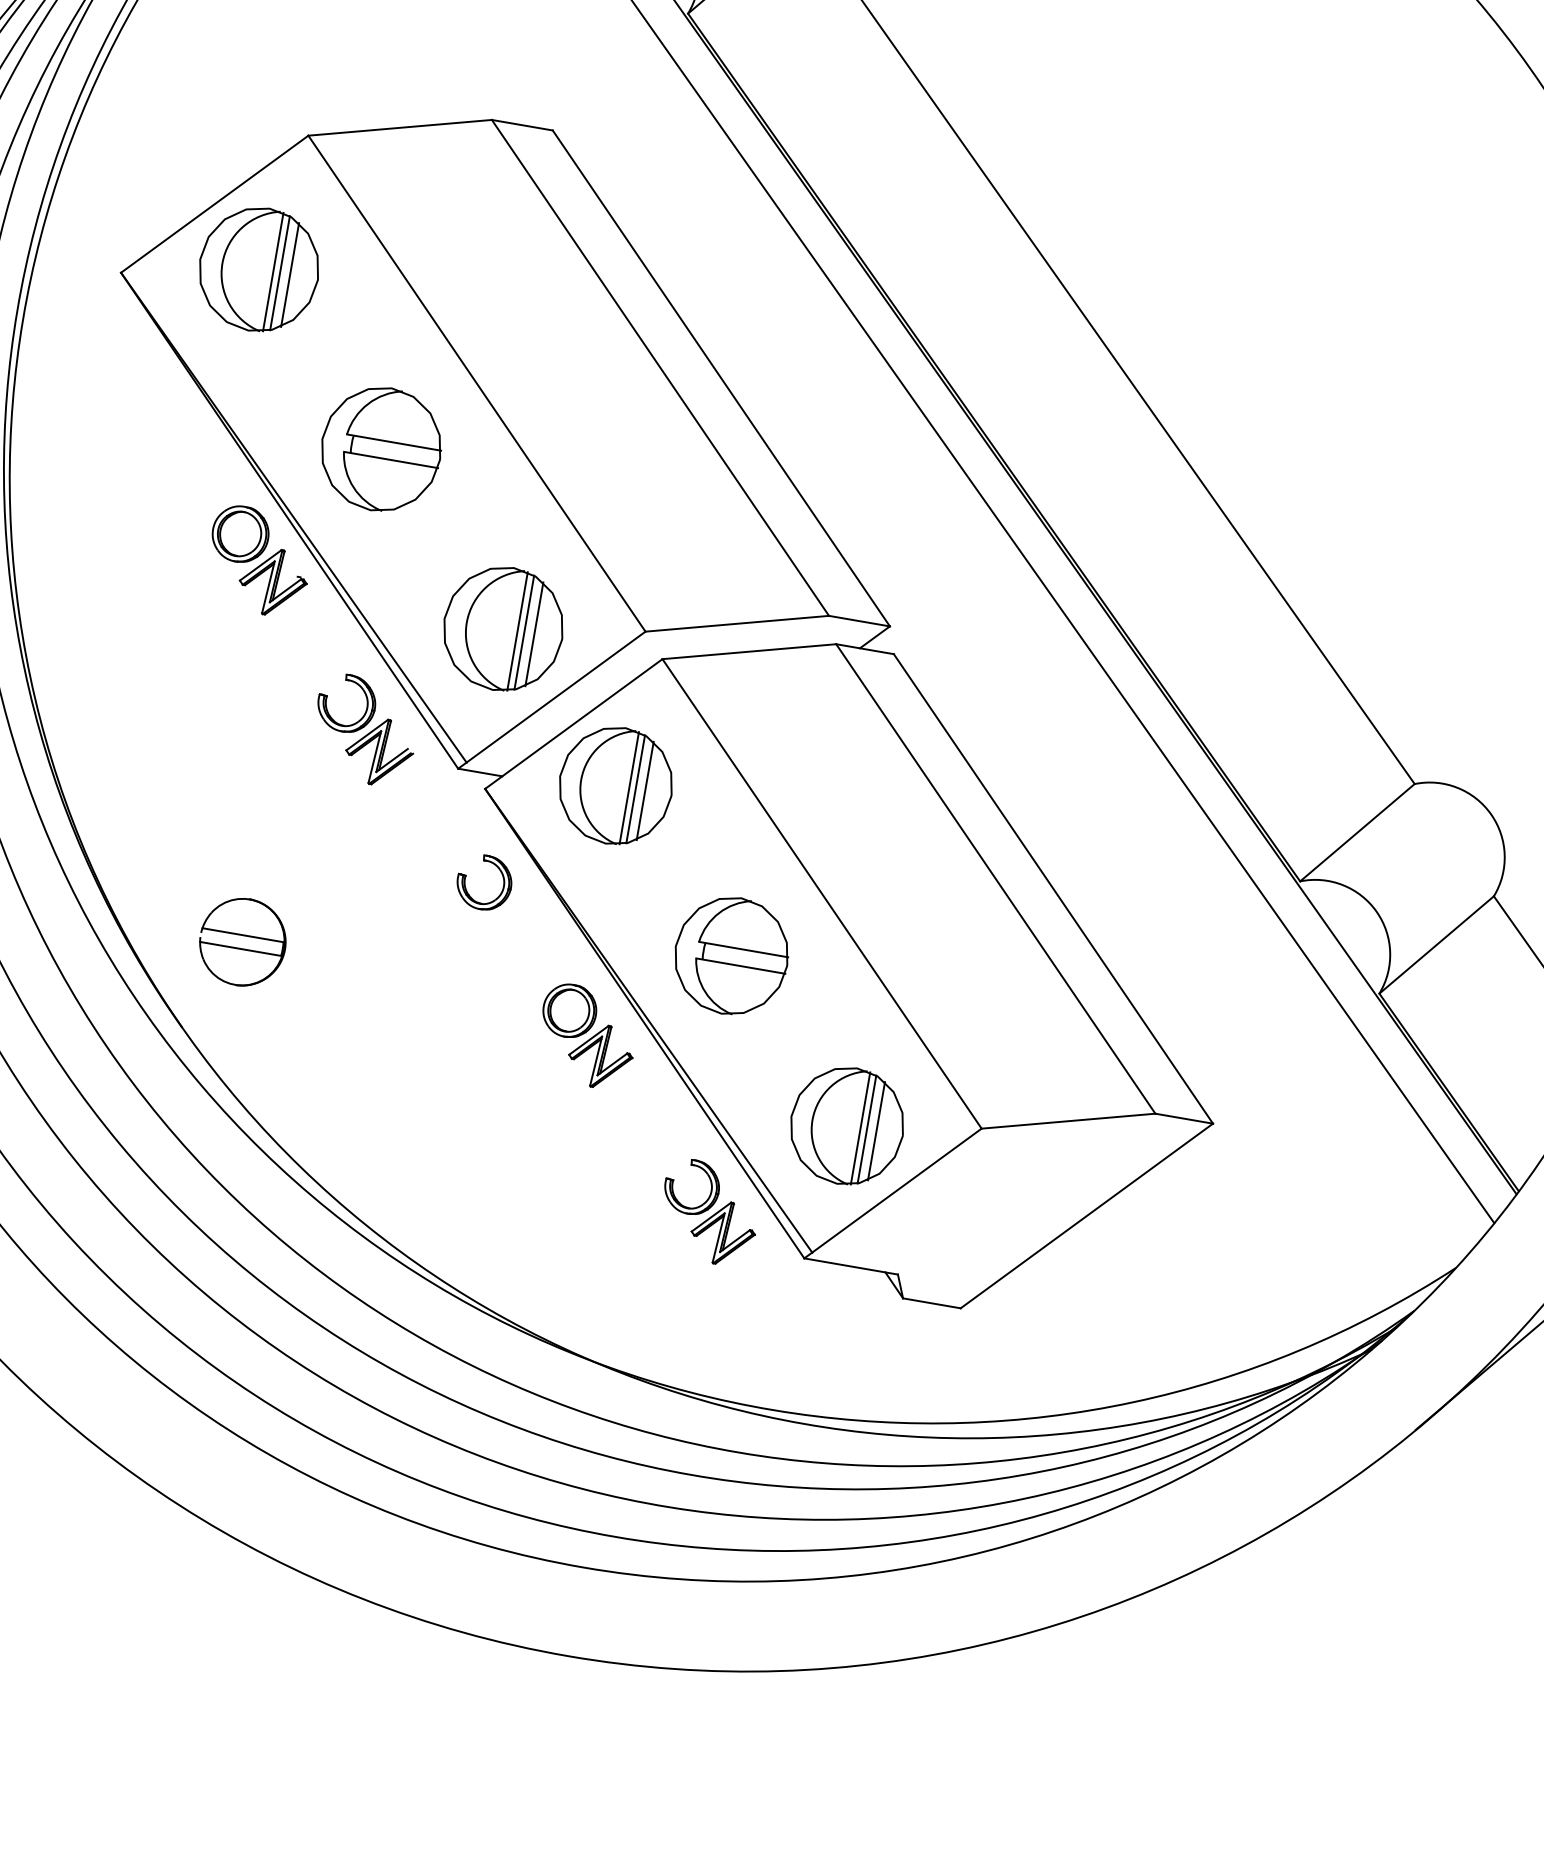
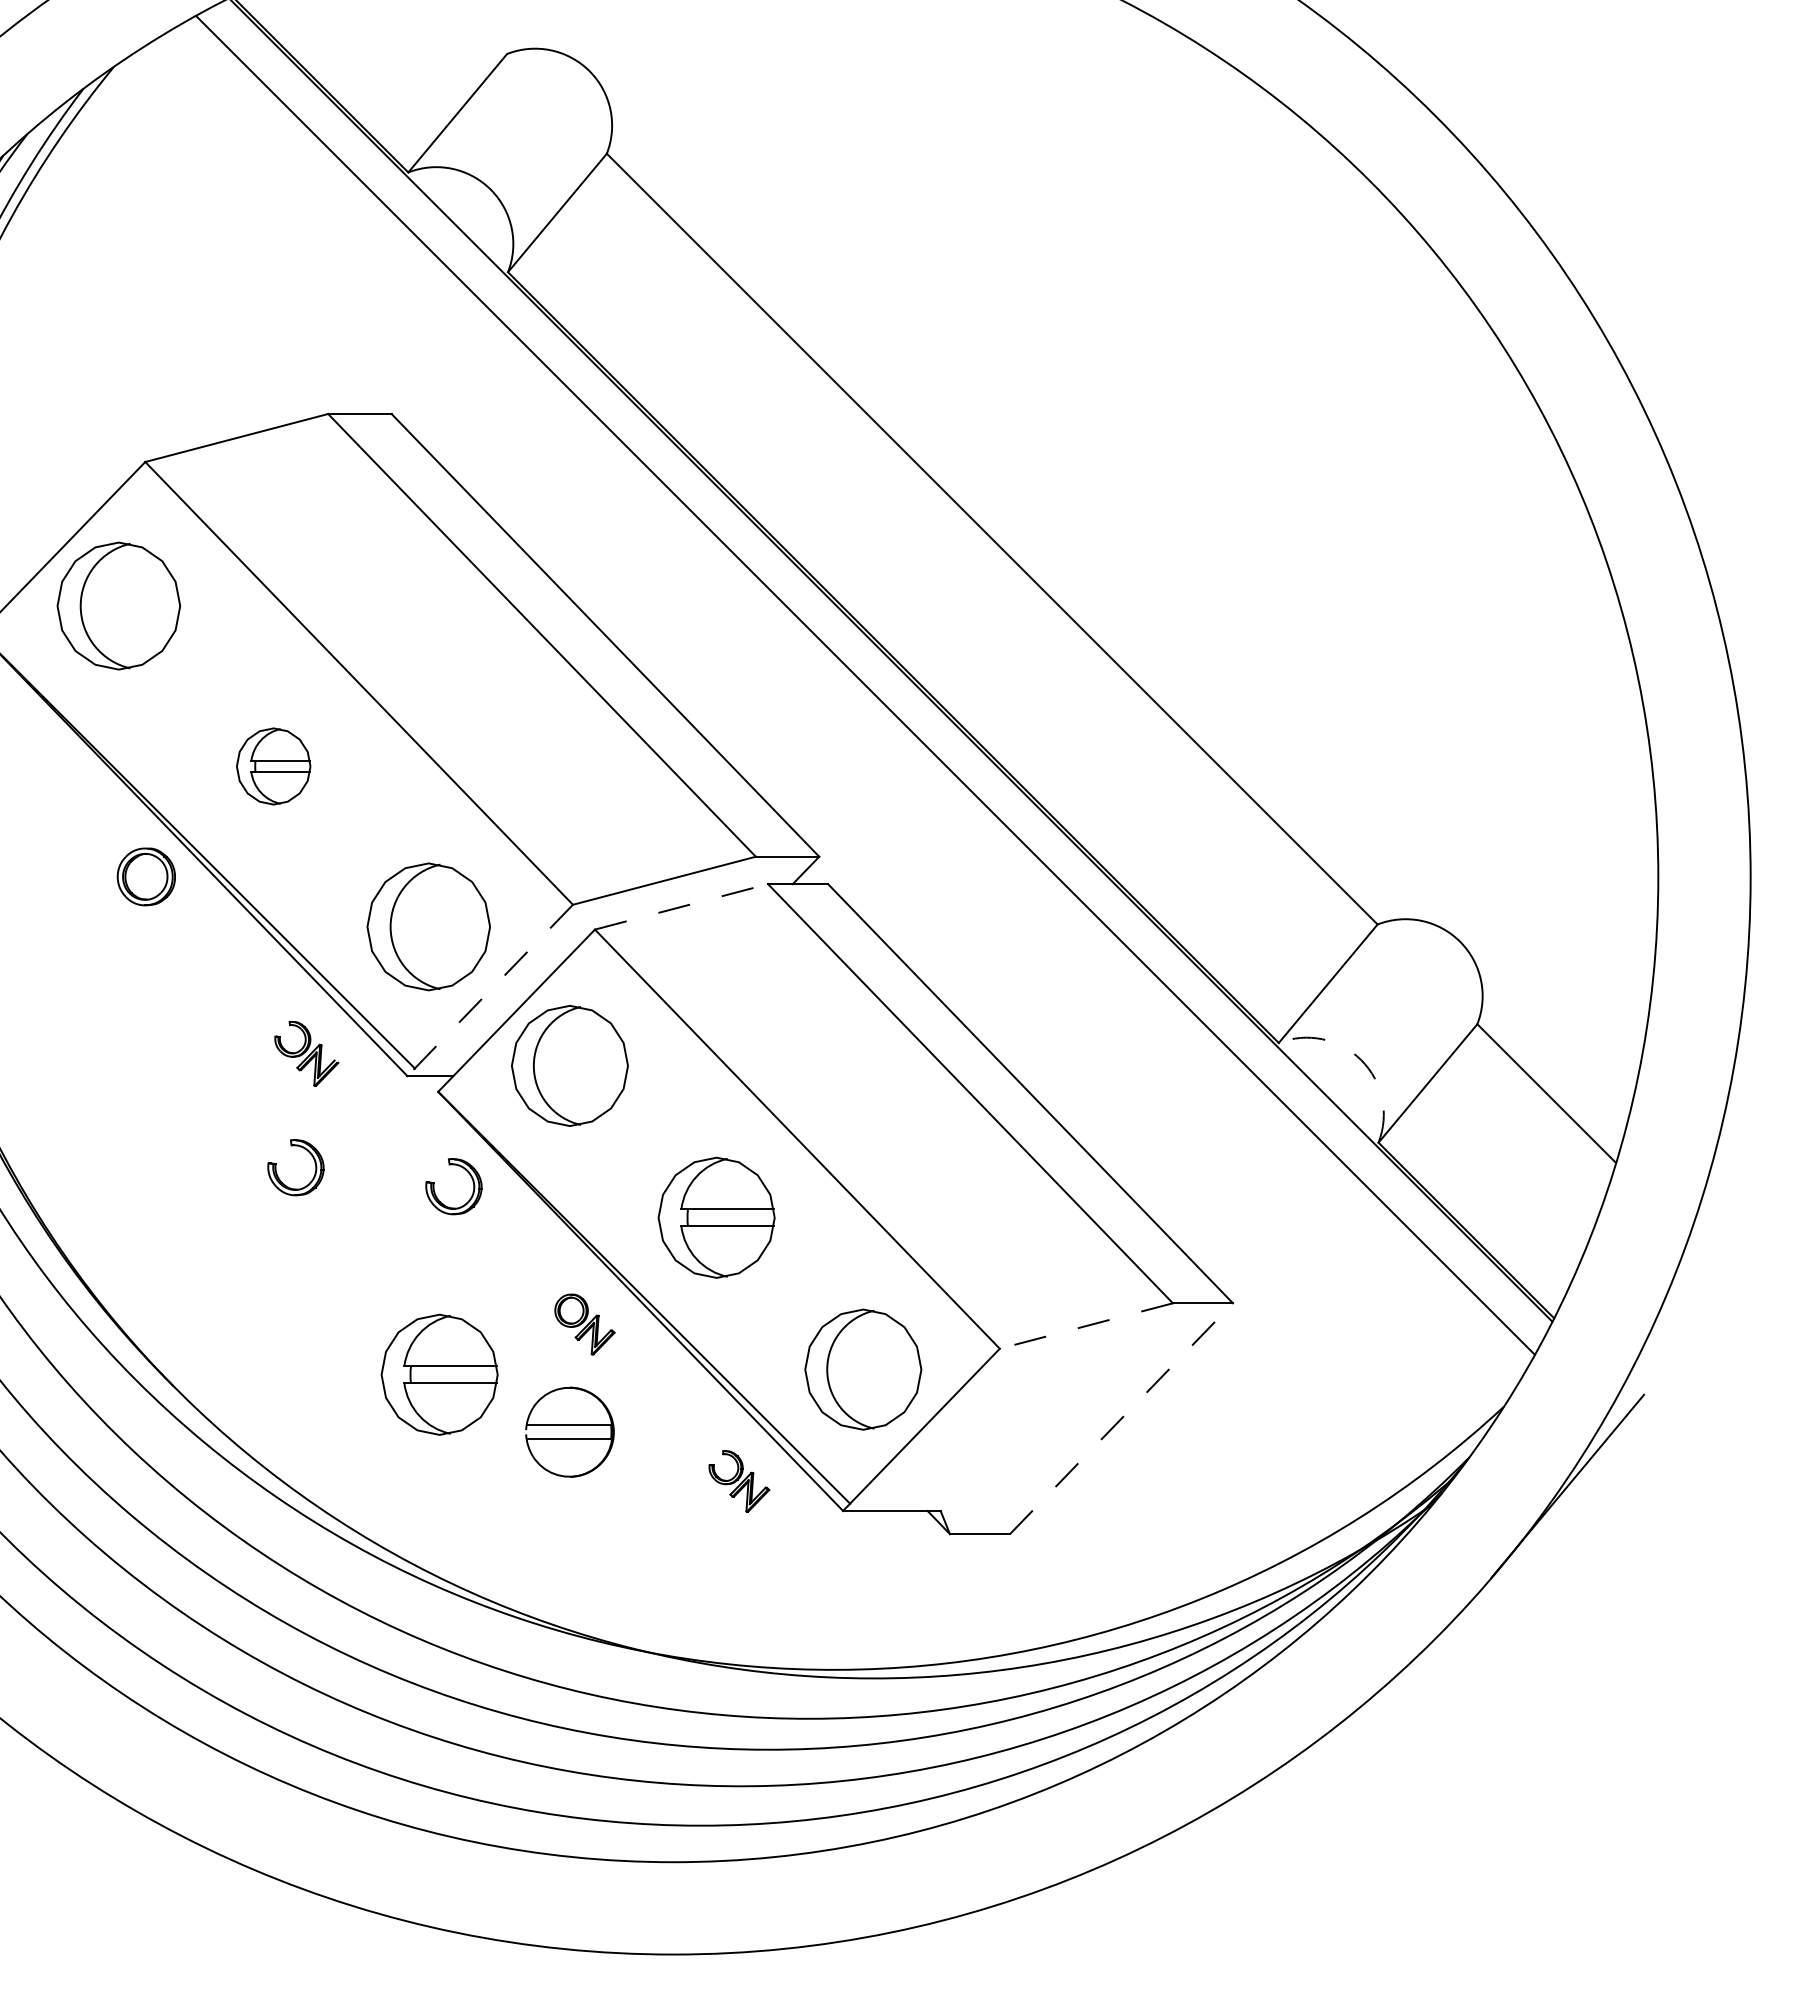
line: (273, 271) -> (133, 605), removed
line: (279, 272) -> (140, 605), removed
line: (290, 275) -> (151, 606), removed
part: (380, 449) -> (273, 766), size x0.6
part: (273, 581) -> (187, 919), removed
line: (517, 631) -> (443, 926), removed
line: (524, 632) -> (450, 926), removed
line: (534, 634) -> (461, 926), removed
line: (750, 651) -> (682, 906), solid -> dashed
line: (551, 700) -> (489, 990), solid -> dashed
part: (365, 730) -> (306, 1053), size x0.6
line: (628, 787) -> (583, 1065), removed
line: (635, 788) -> (590, 1065), removed
line: (645, 790) -> (600, 1065), removed
part: (317, 840) -> (277, 1173), added
arc: (1376, 911) -> (1361, 1060), solid -> dashed
part: (242, 941) -> (569, 1431), moved
part: (586, 1036) -> (584, 1324), size x0.6
part: (439, 1060) -> (439, 1374), added
line: (1068, 1121) -> (1086, 1326), solid -> dashed
line: (860, 1128) -> (877, 1369), removed
line: (866, 1129) -> (883, 1369), removed
line: (876, 1130) -> (893, 1369), removed
part: (709, 1212) -> (739, 1481), size x0.6
line: (1086, 1215) -> (1121, 1418), solid -> dashed

